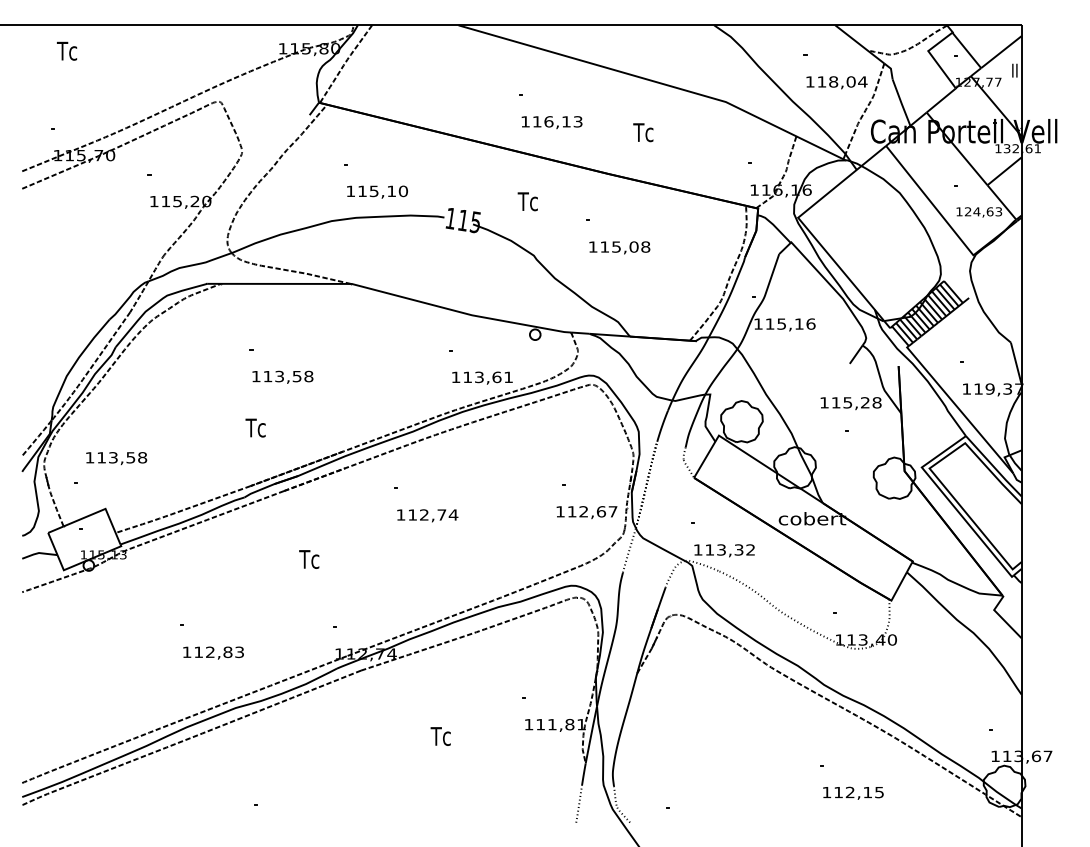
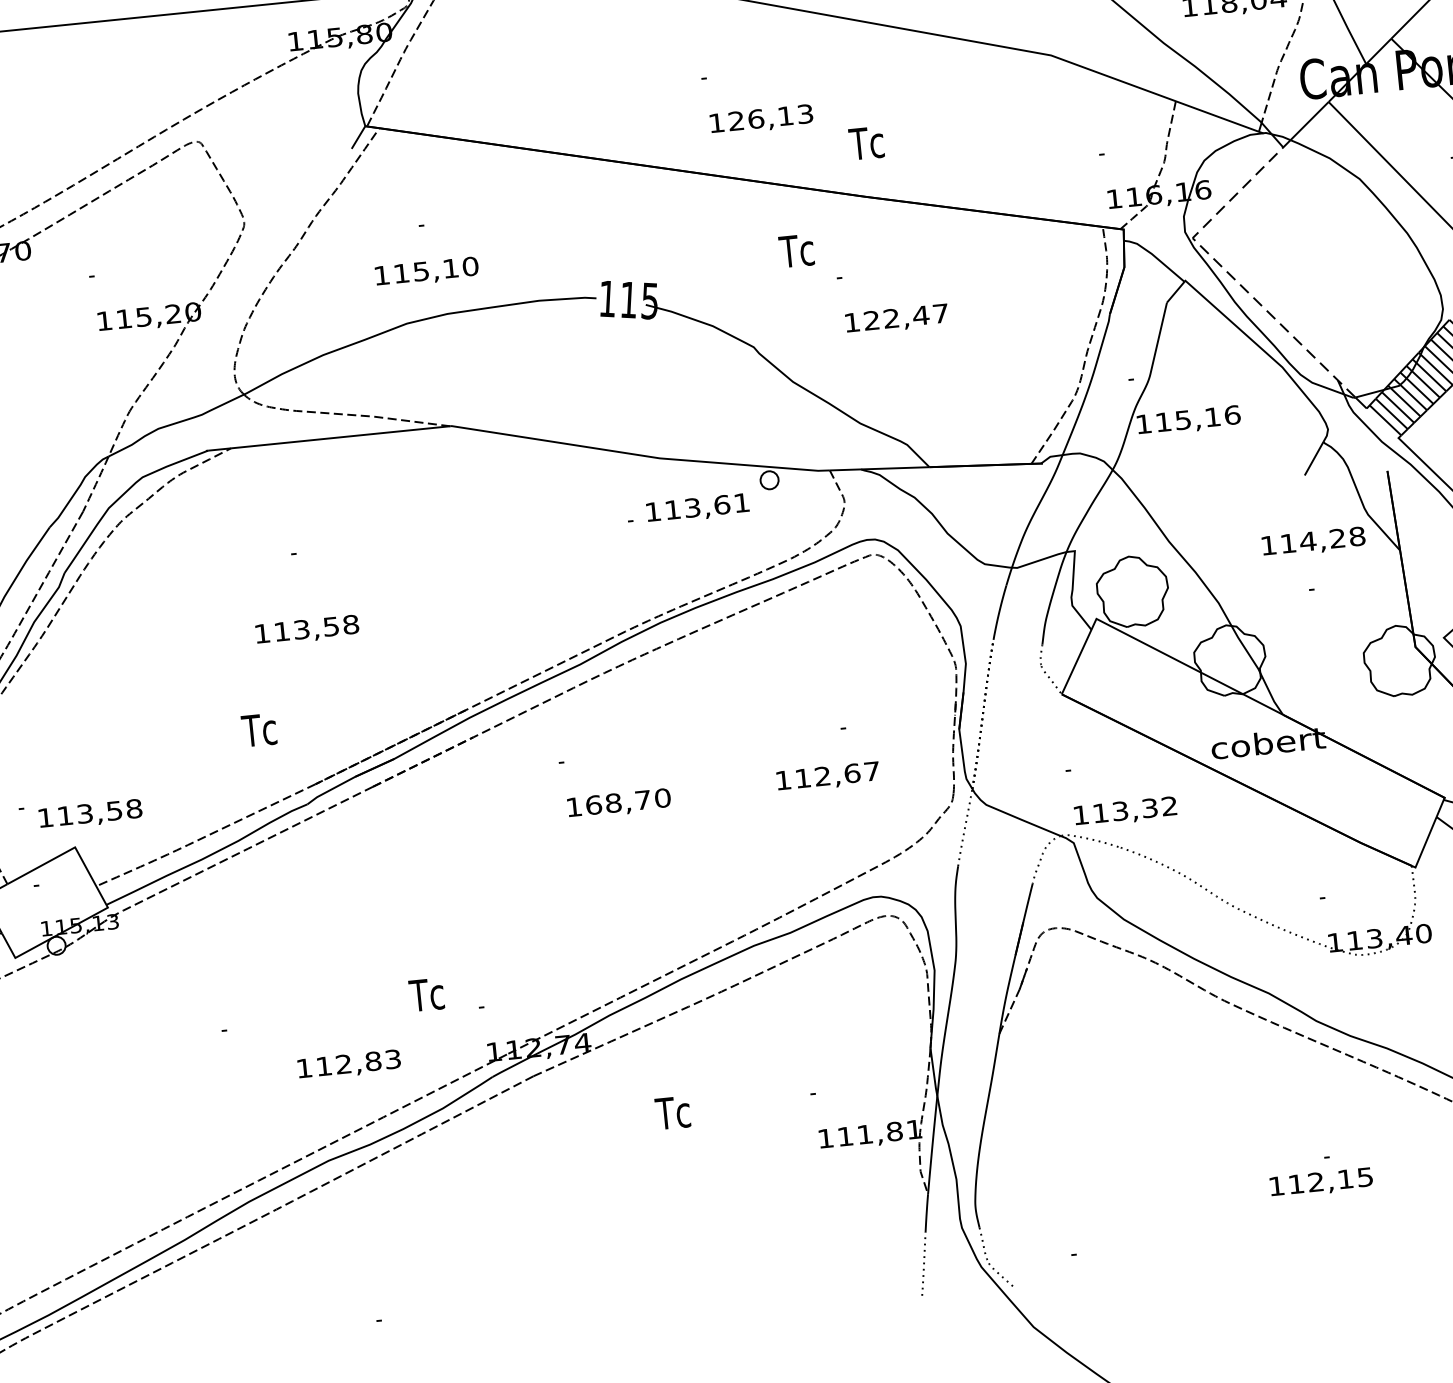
text: (536, 121) -> (735, 120), 116,13 -> 126,13
text: (643, 132) -> (866, 143), moved
text: (377, 191) -> (426, 271), moved
text: (527, 201) -> (796, 250), moved
line: (814, 237) -> (1223, 268), solid -> dashed
text: (625, 246) -> (906, 316), 115,08 -> 122,47
text: (282, 376) -> (306, 629), moved
text: (482, 377) -> (697, 507), moved
text: (847, 402) -> (1307, 541), 115,28 -> 114,28
text: (255, 427) -> (258, 729), moved
text: (116, 458) -> (90, 814), moved
text: (586, 512) -> (827, 777), moved
text: (433, 514) -> (628, 800), 112,74 -> 168,70
text: (309, 559) -> (427, 994), moved
text: (213, 652) -> (349, 1064), moved
text: (440, 736) -> (672, 1113), moved
text: (853, 792) -> (1321, 1181), moved

